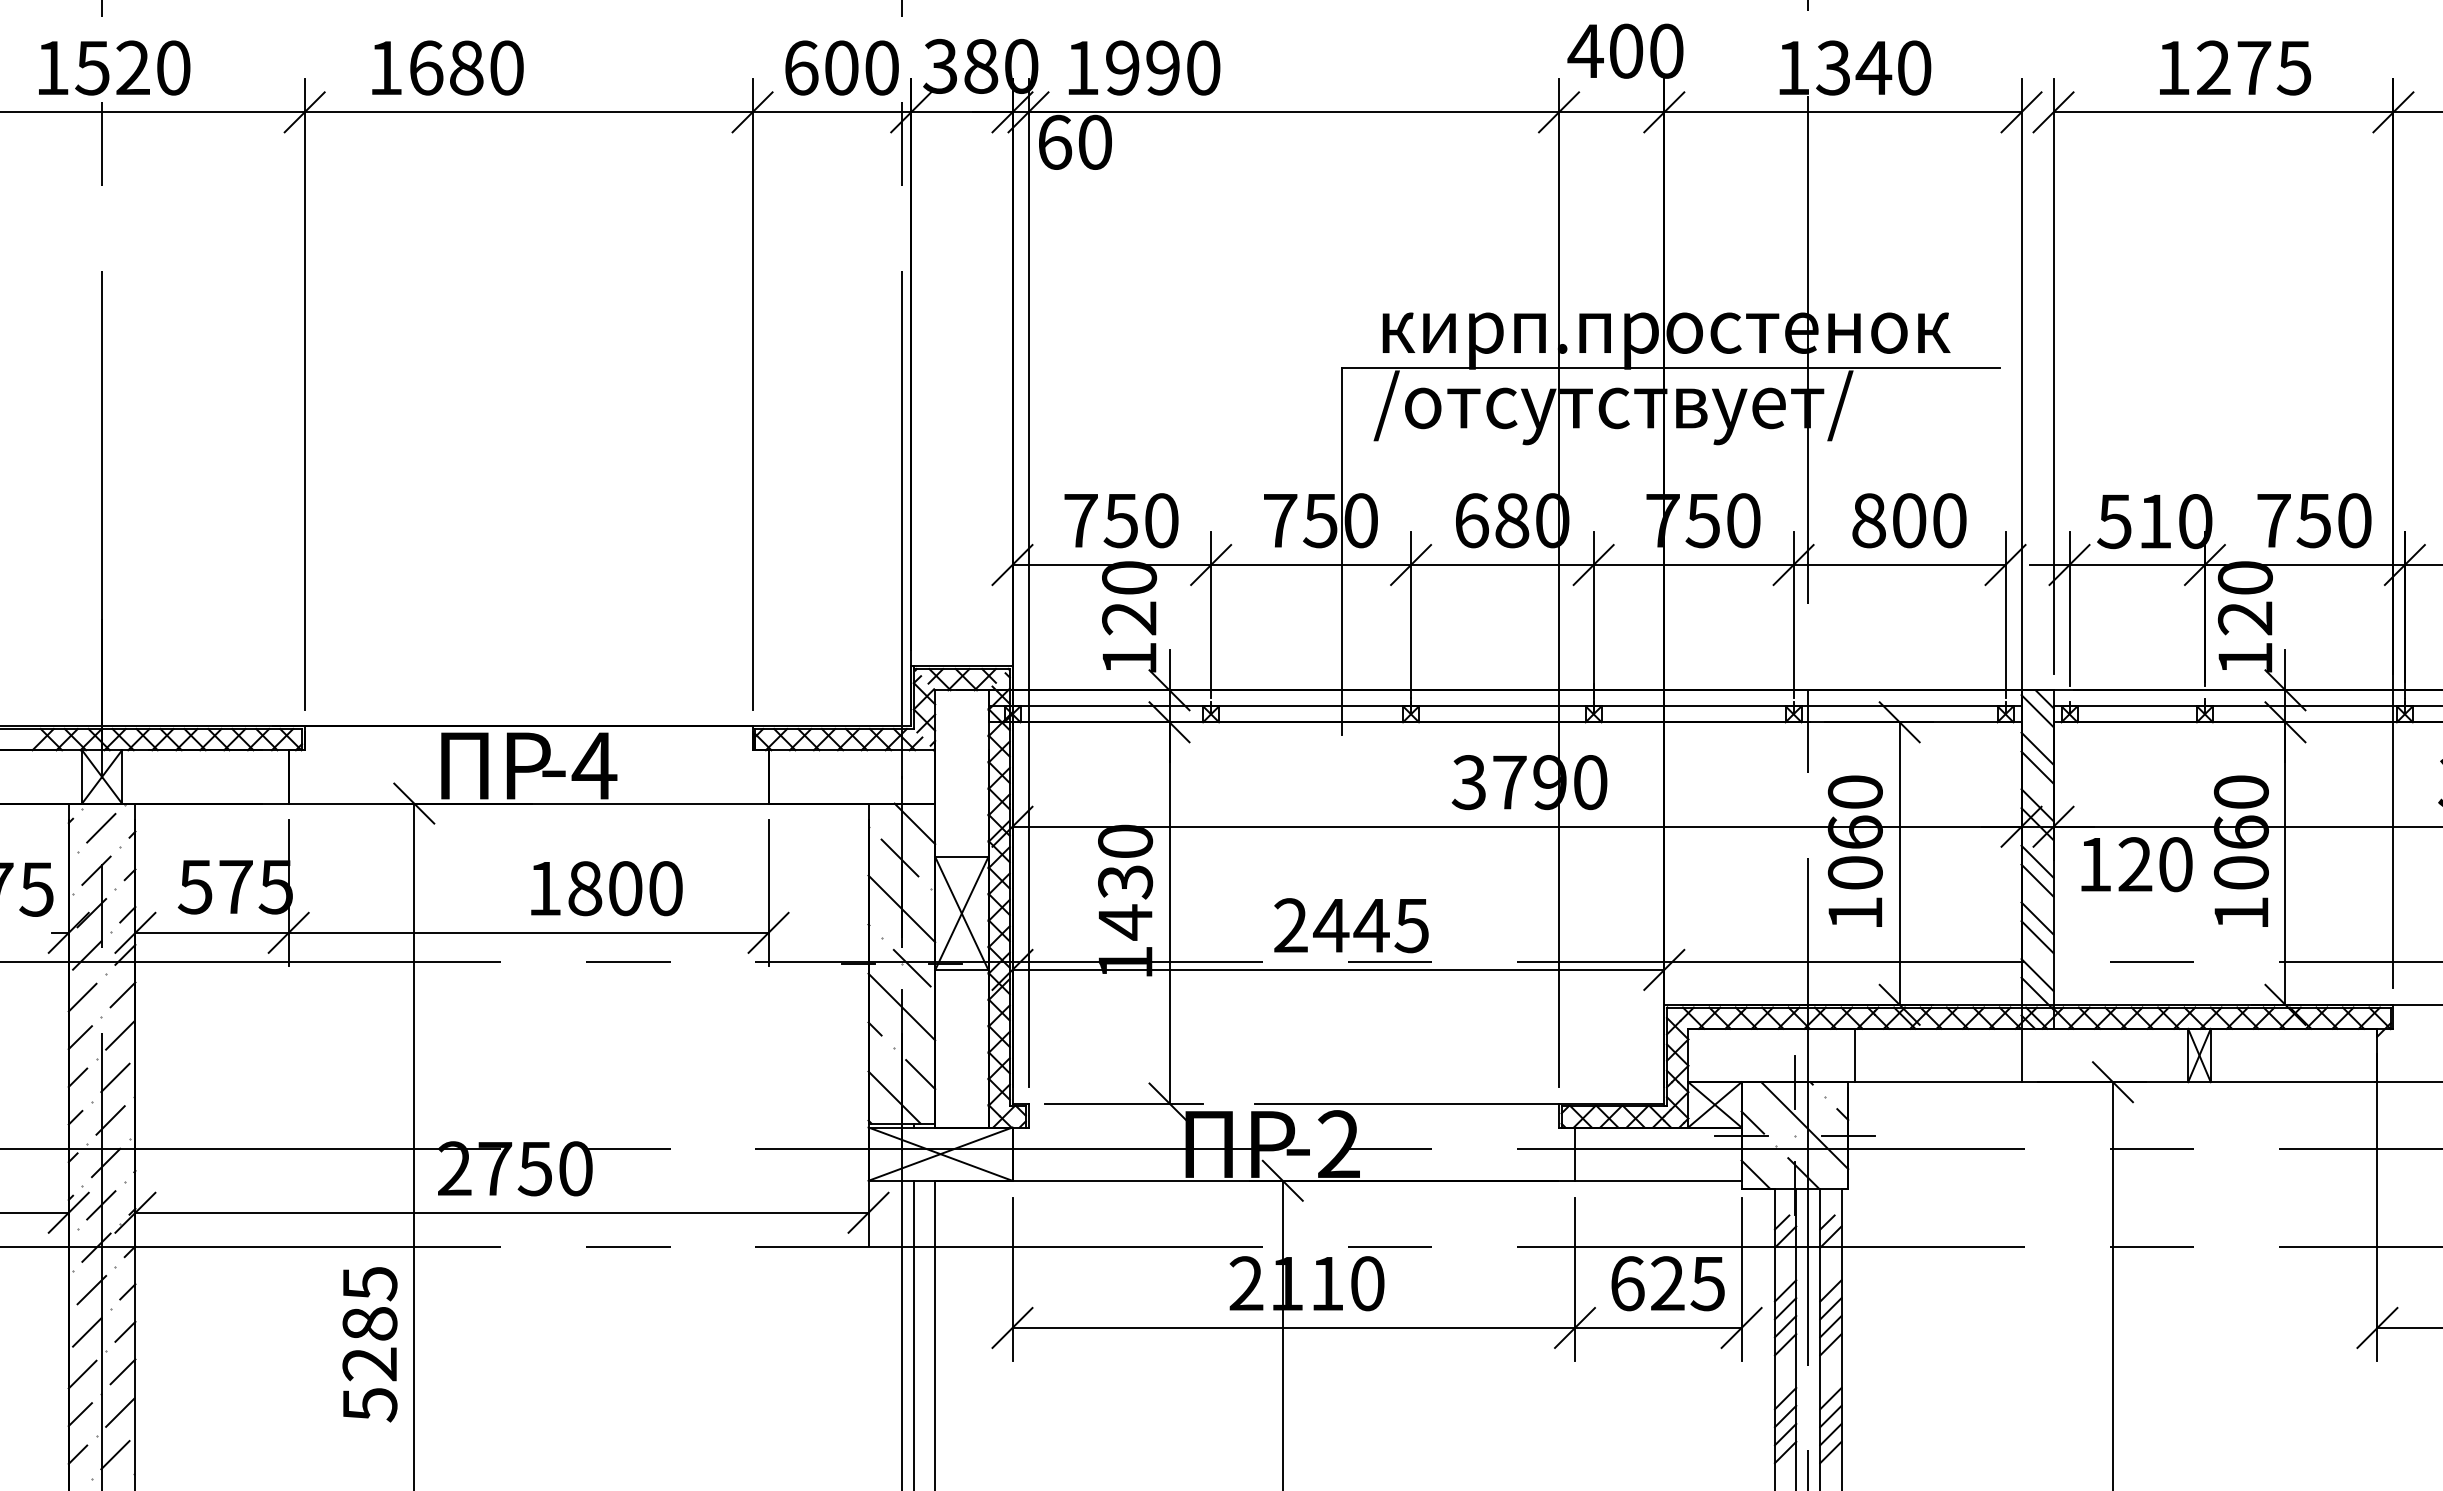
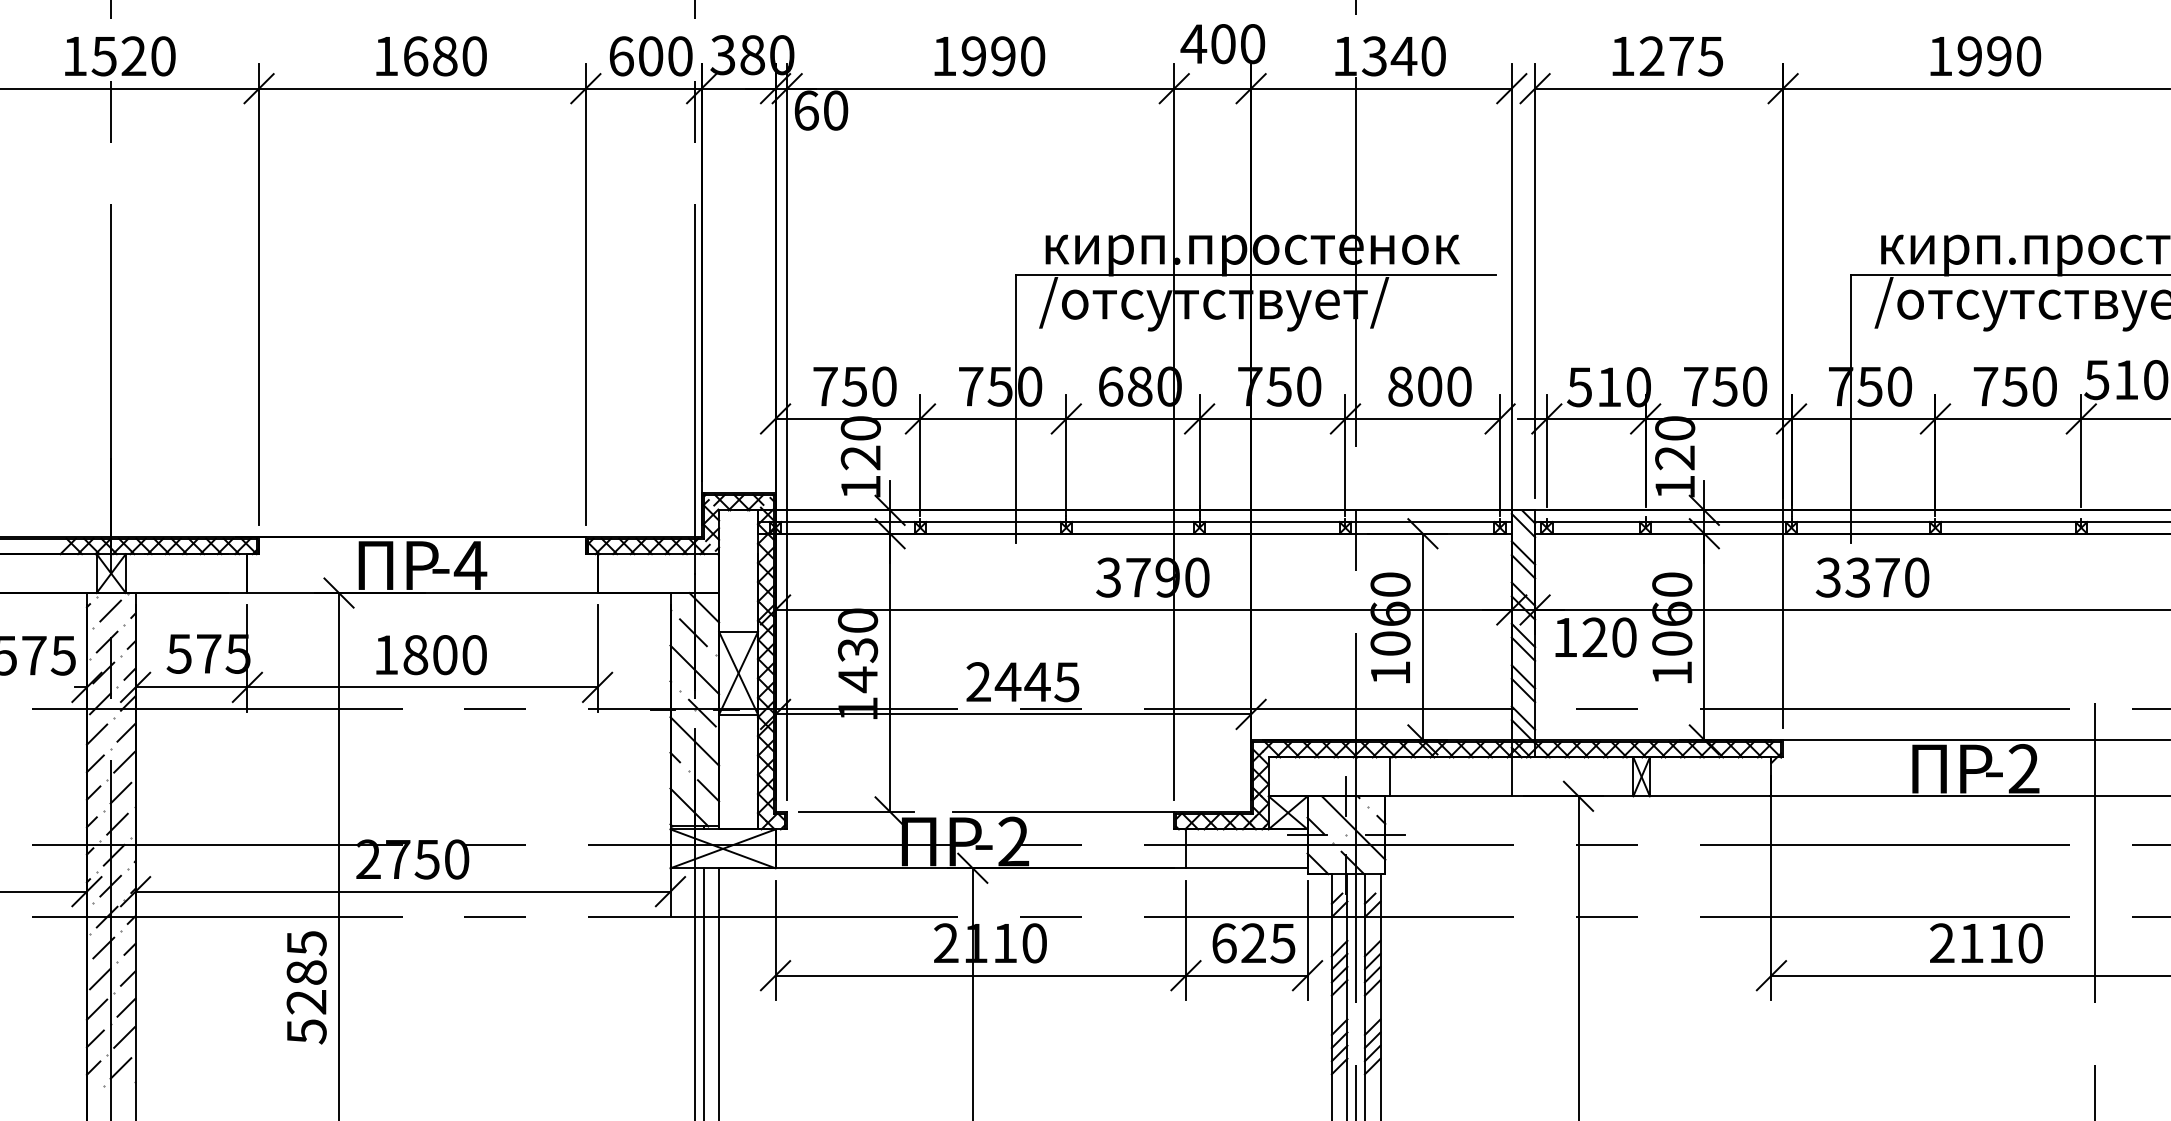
text: (447, 68) -> (431, 56), moved
text: (1144, 68) -> (989, 56), moved
text: (606, 889) -> (431, 655), moved

